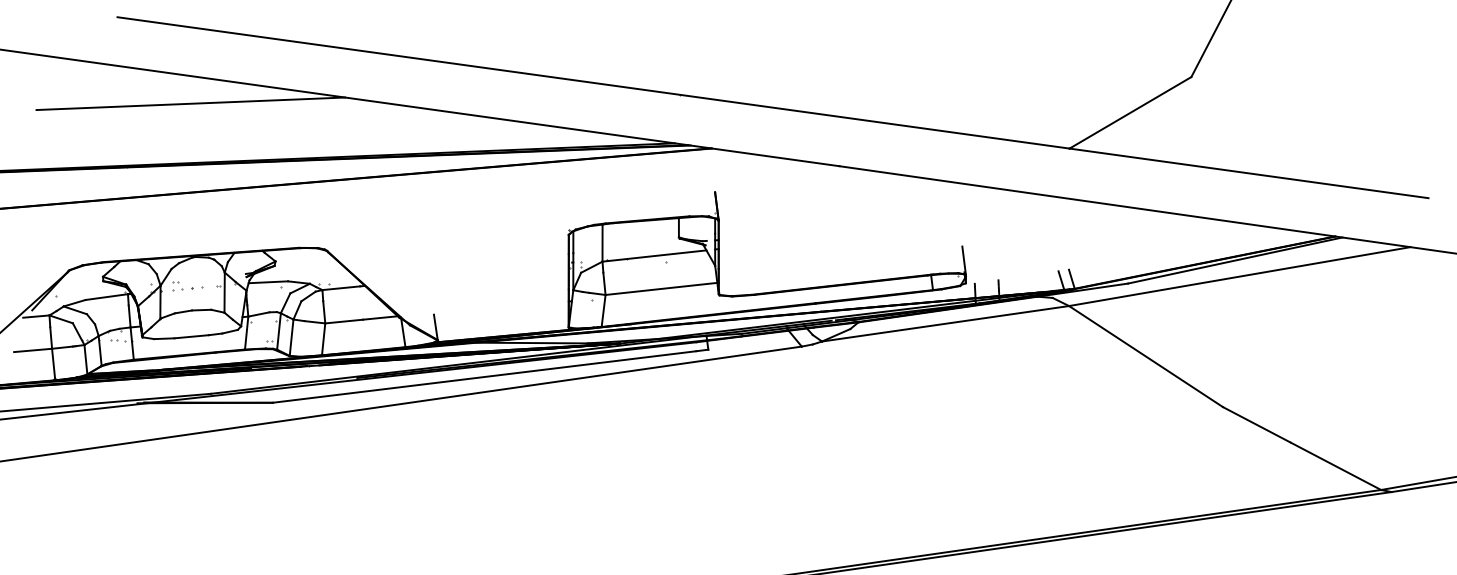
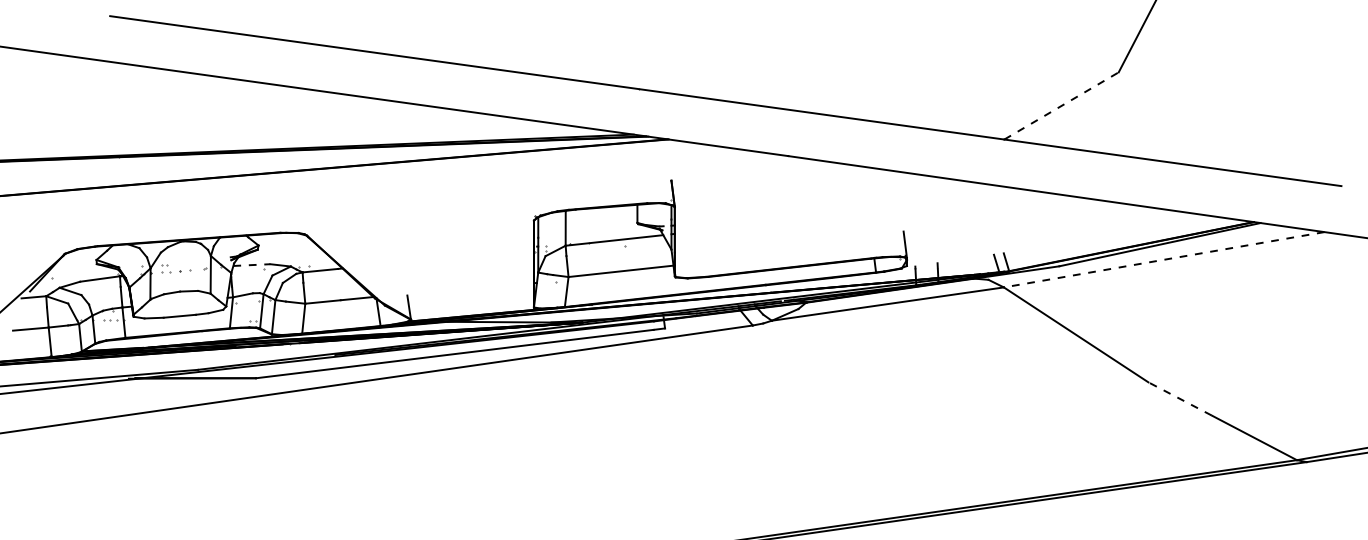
line: (190, 103) -> (178, 97), removed
line: (1130, 112) -> (1061, 105), solid -> dashed
line: (1239, 276) -> (1163, 259), solid -> dashed
line: (268, 282) -> (251, 265), solid -> dashed
line: (1256, 424) -> (1179, 398), solid -> dashed

